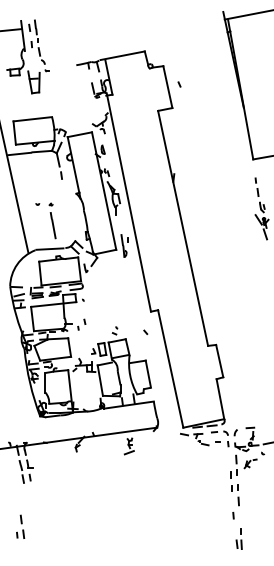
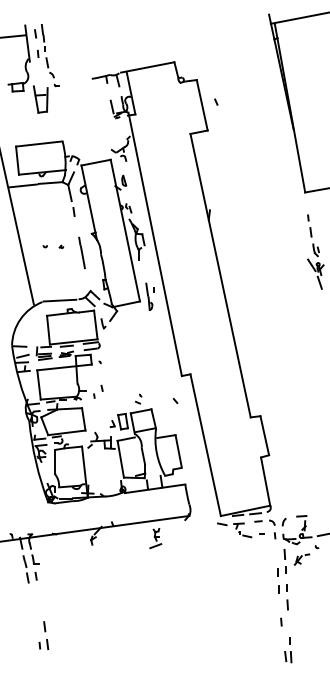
line: (52, 225) -> (81, 252), moved
part: (20, 526) -> (43, 635), moved

